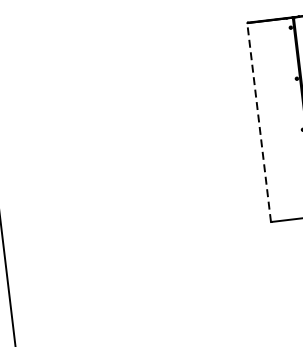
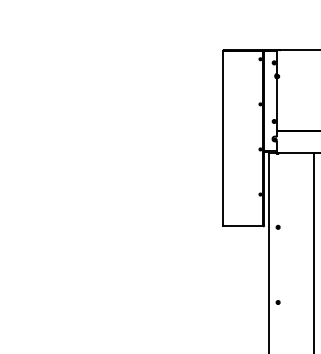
line: (259, 122) -> (223, 138), dashed -> solid

